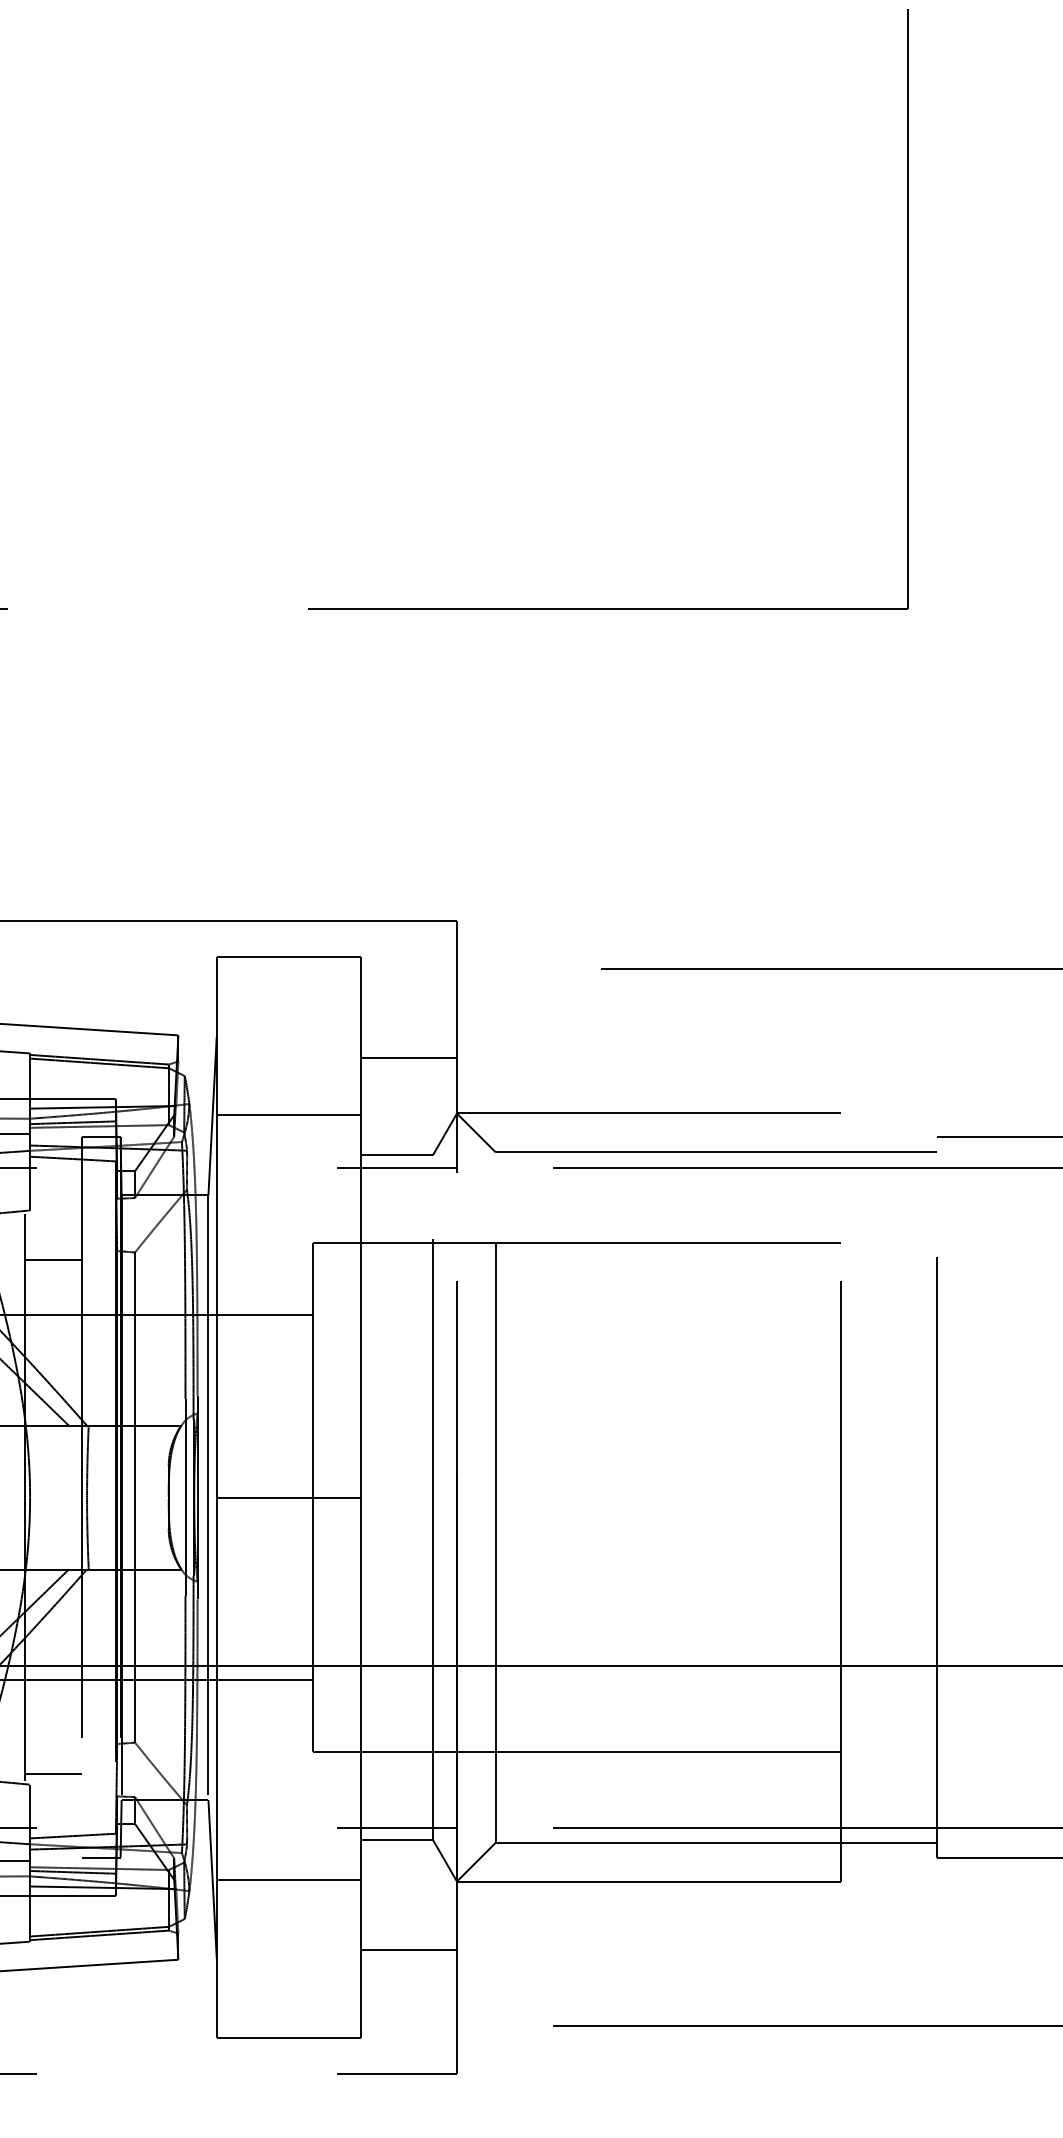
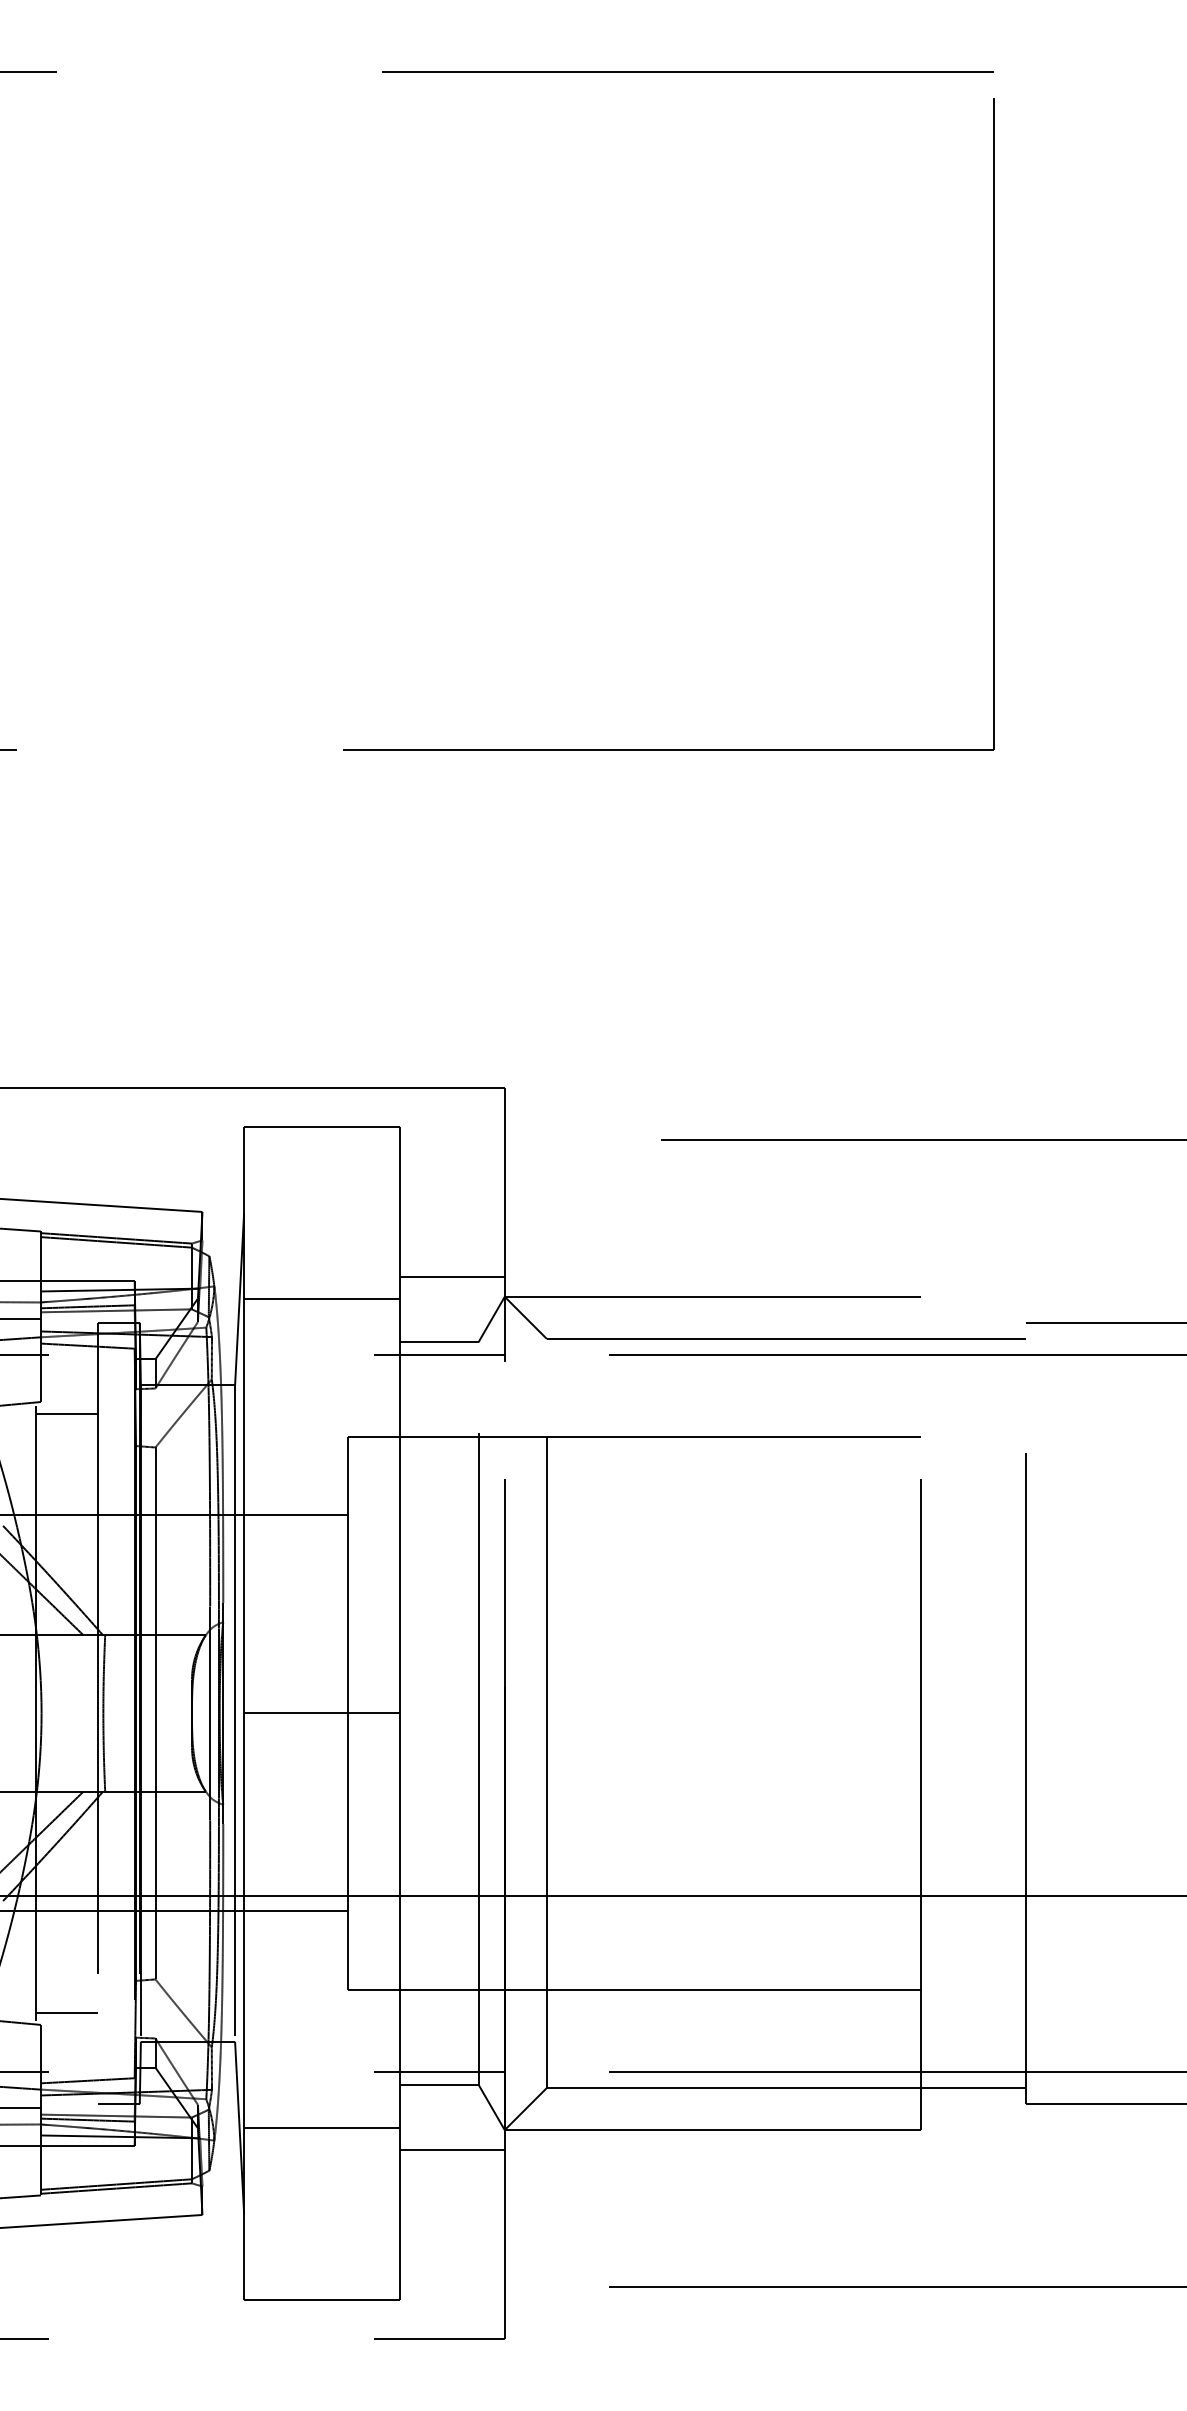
line: (408, 1057) -> (452, 1277), moved
line: (53, 1259) -> (66, 1413), moved
line: (408, 1950) -> (452, 2149), moved

